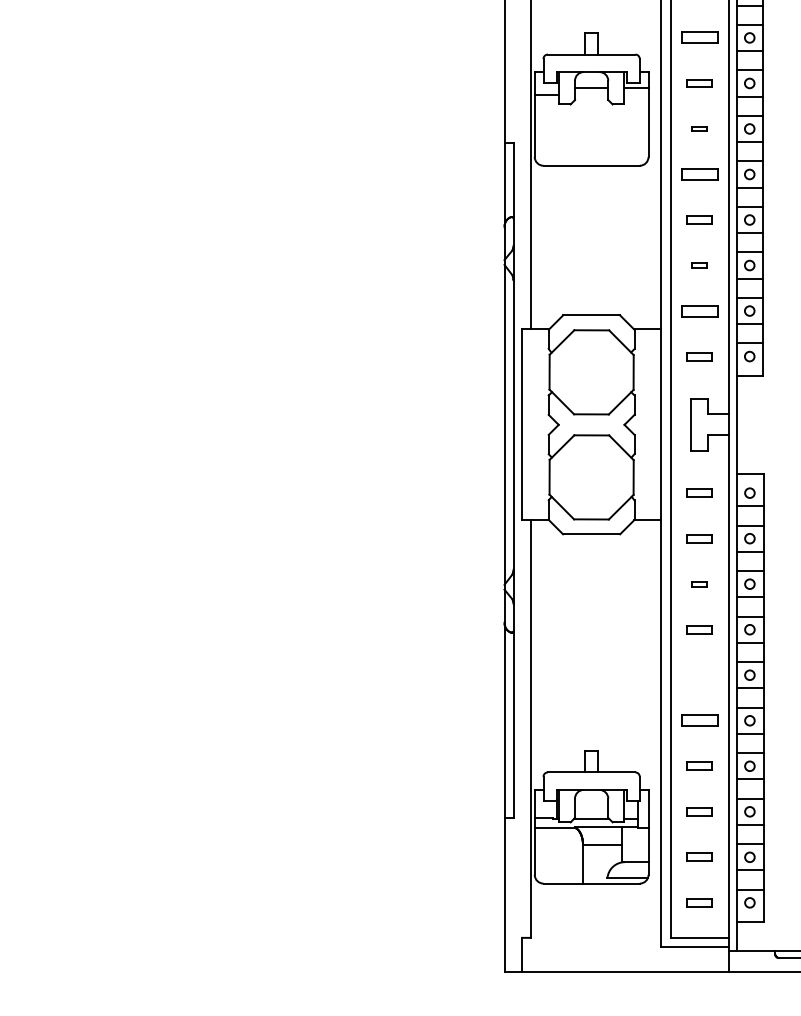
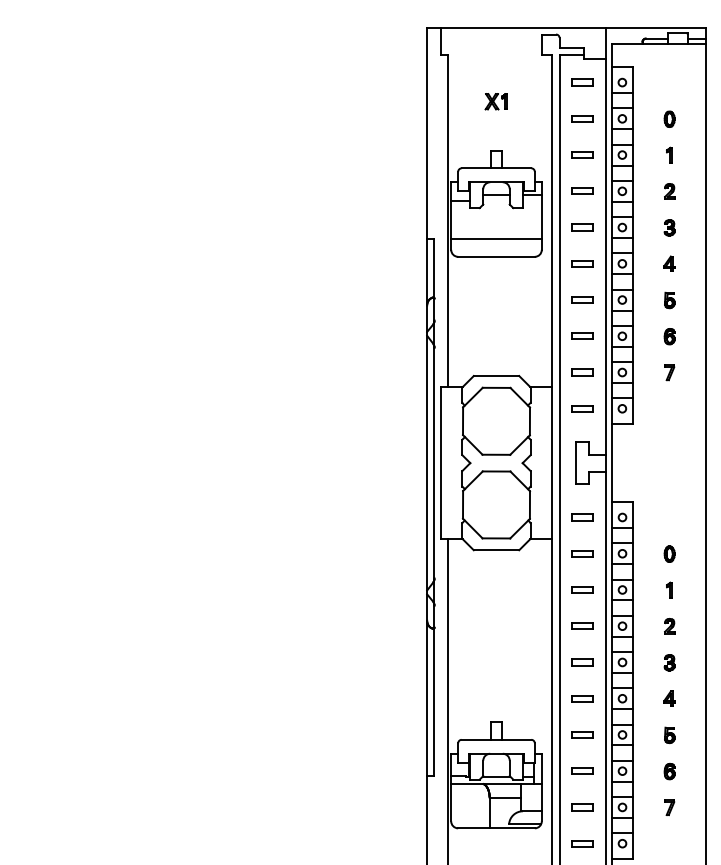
part: (699, 37) -> (582, 154), size x0.71
part: (699, 128) -> (582, 227), size x1.67
line: (591, 143) -> (496, 239), added
part: (699, 174) -> (582, 263), size x0.71
part: (699, 264) -> (582, 335), size x1.67
part: (699, 311) -> (582, 372), size x0.71
part: (699, 583) -> (582, 589), size x1.67
part: (699, 675) -> (582, 662), added
part: (699, 720) -> (582, 698), size x0.71

